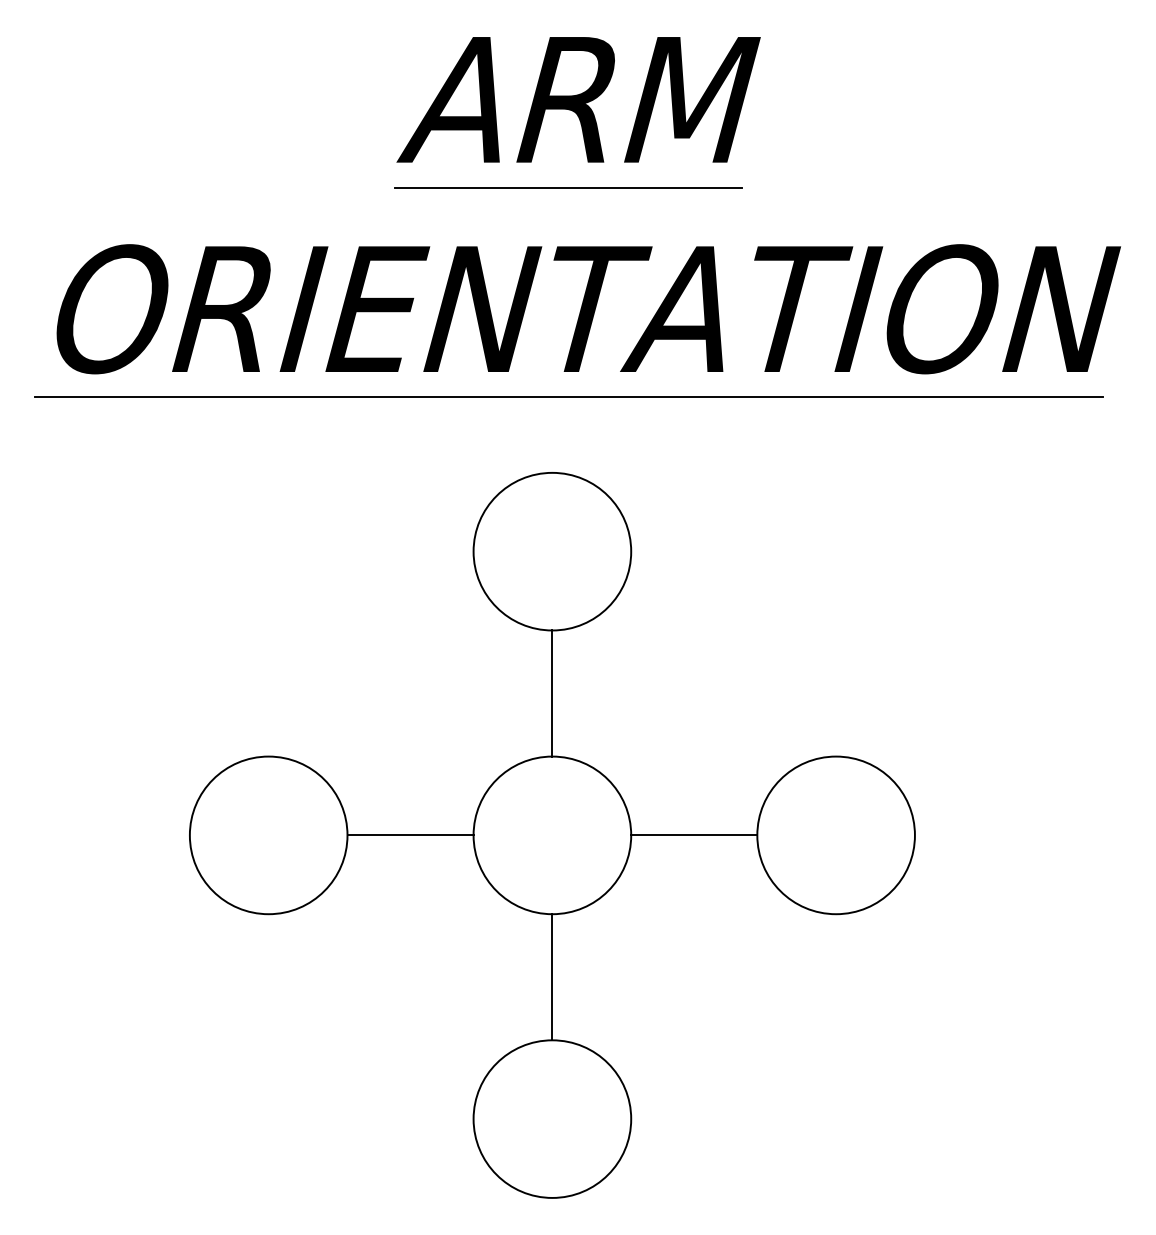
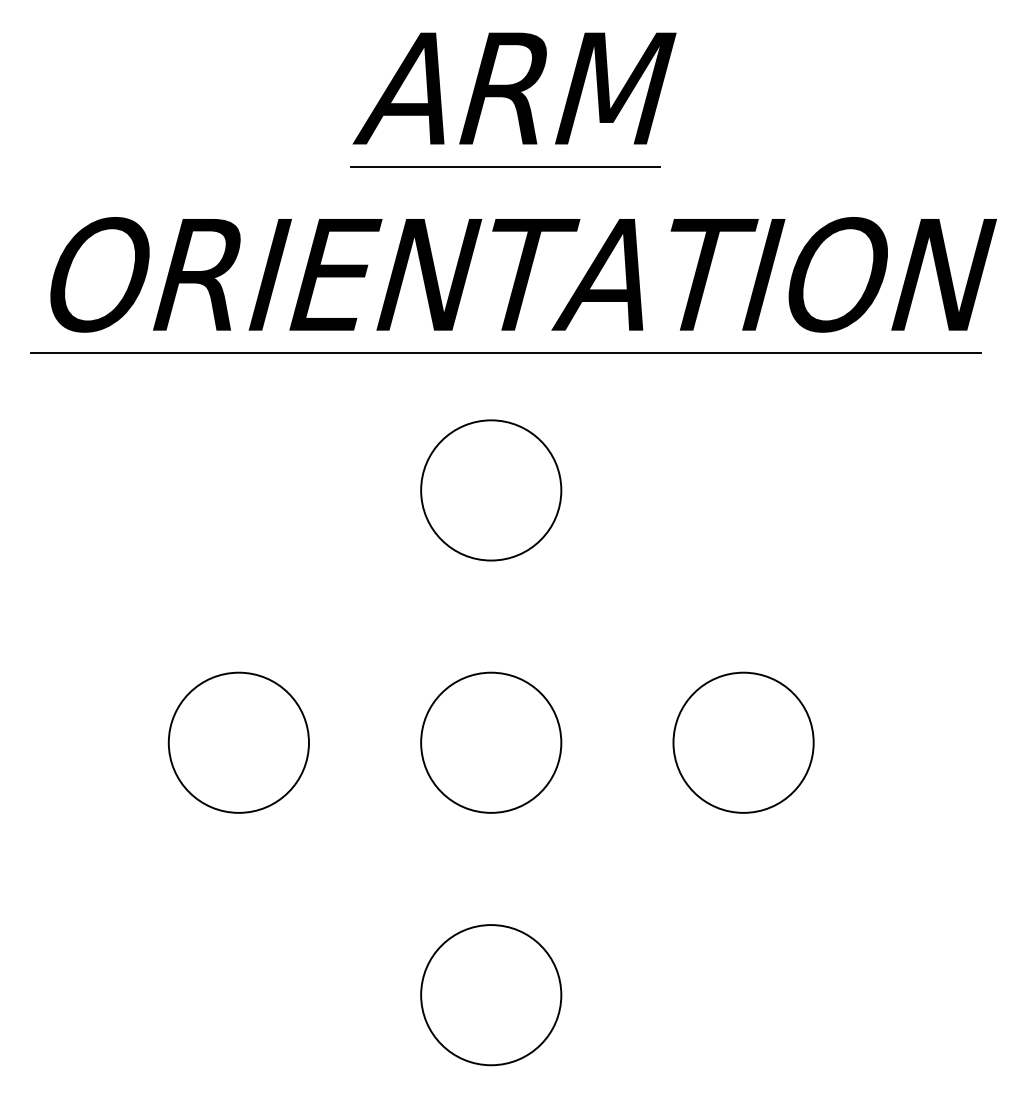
line: (552, 693) -> (491, 616), removed
line: (410, 835) -> (365, 742), removed
line: (694, 835) -> (617, 742), removed
line: (552, 977) -> (491, 869), removed

